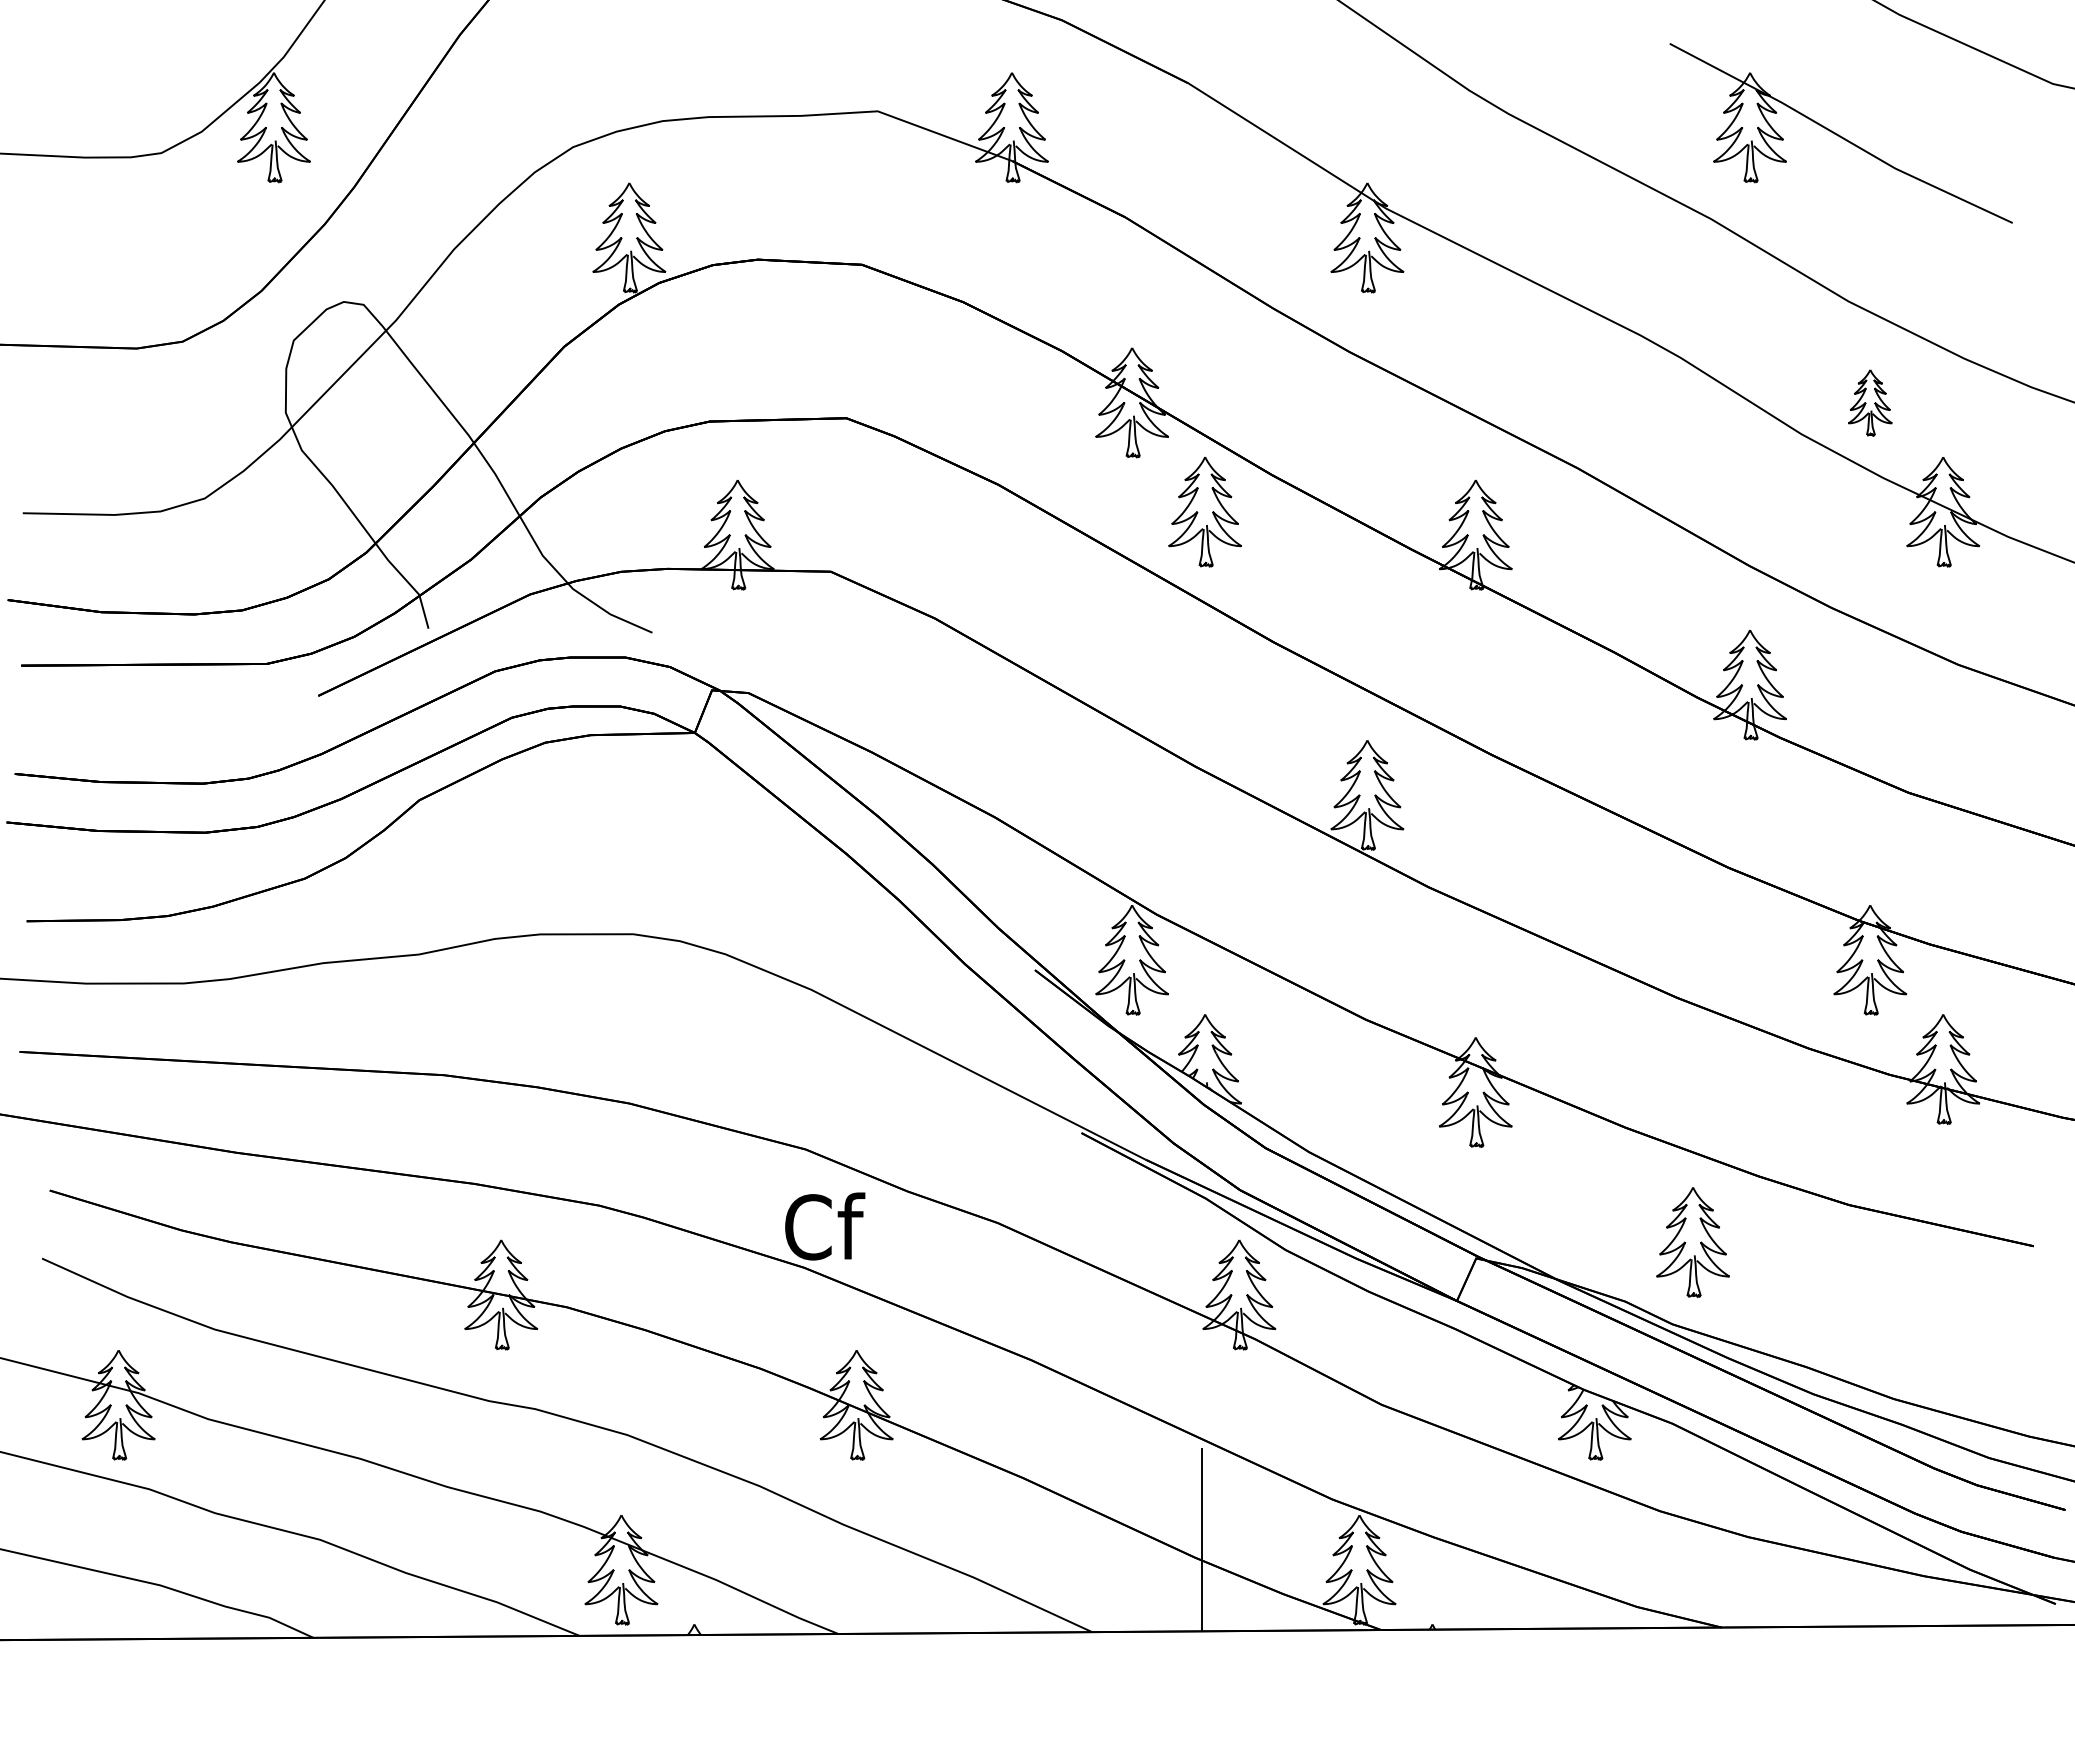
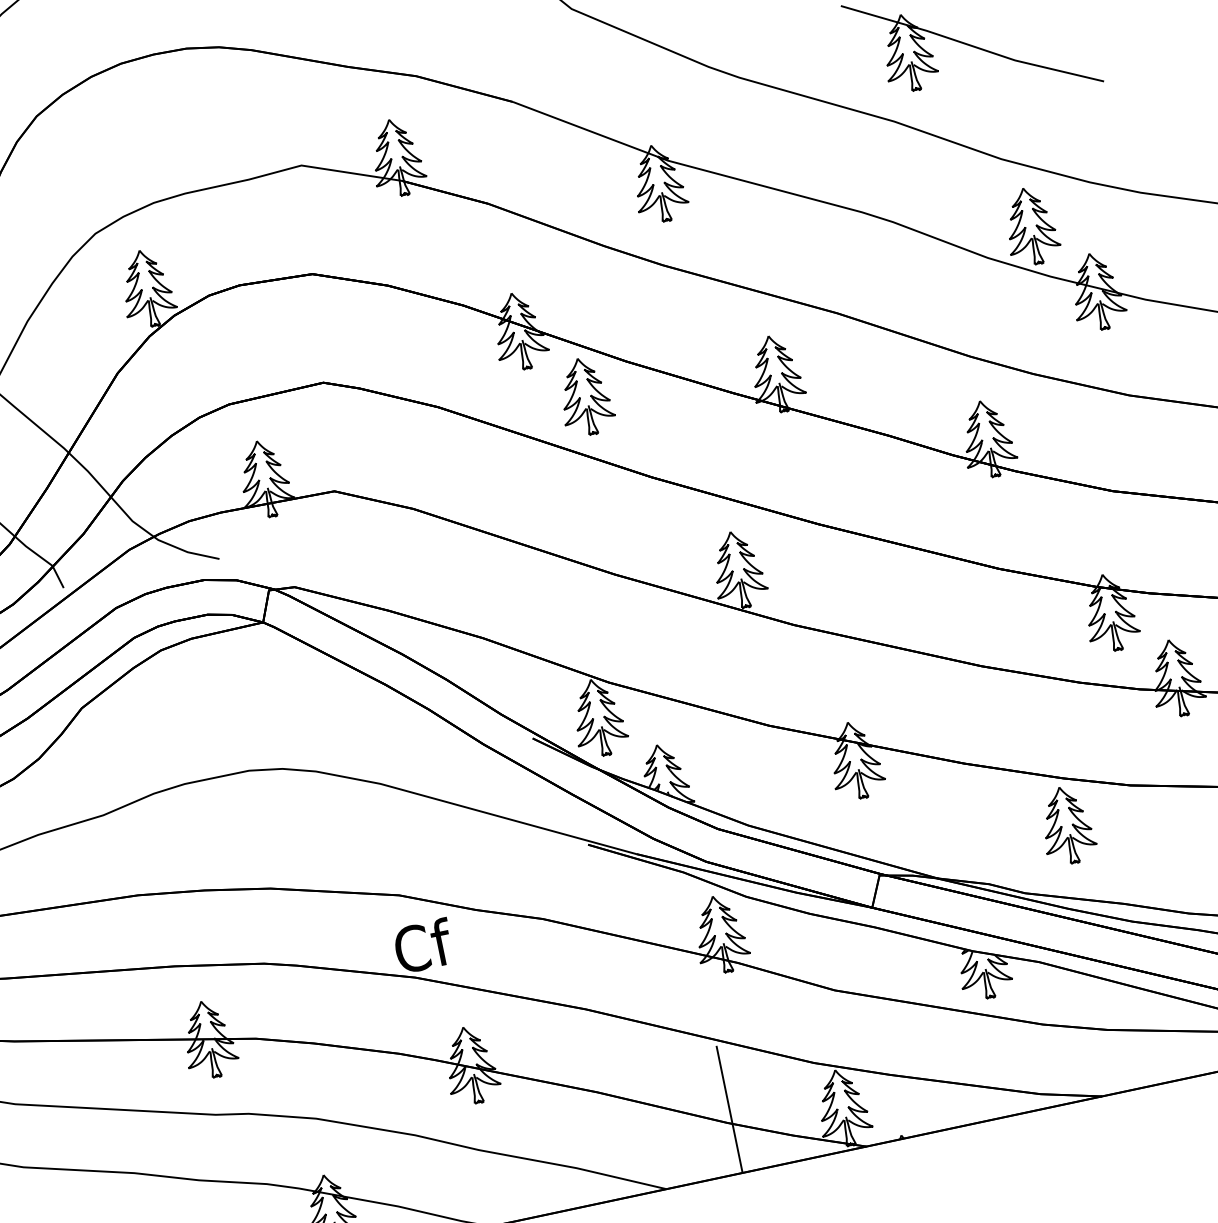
part: (1870, 402) -> (1031, 226), size x1.67
part: (1692, 1242) -> (1066, 825), moved

